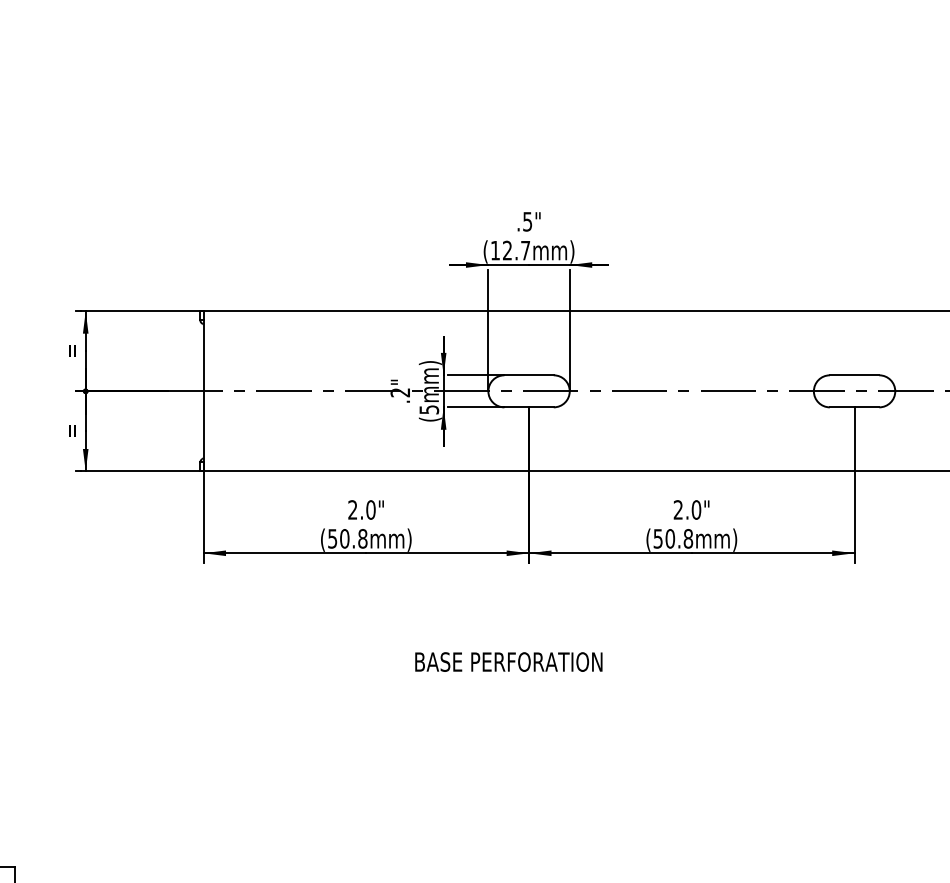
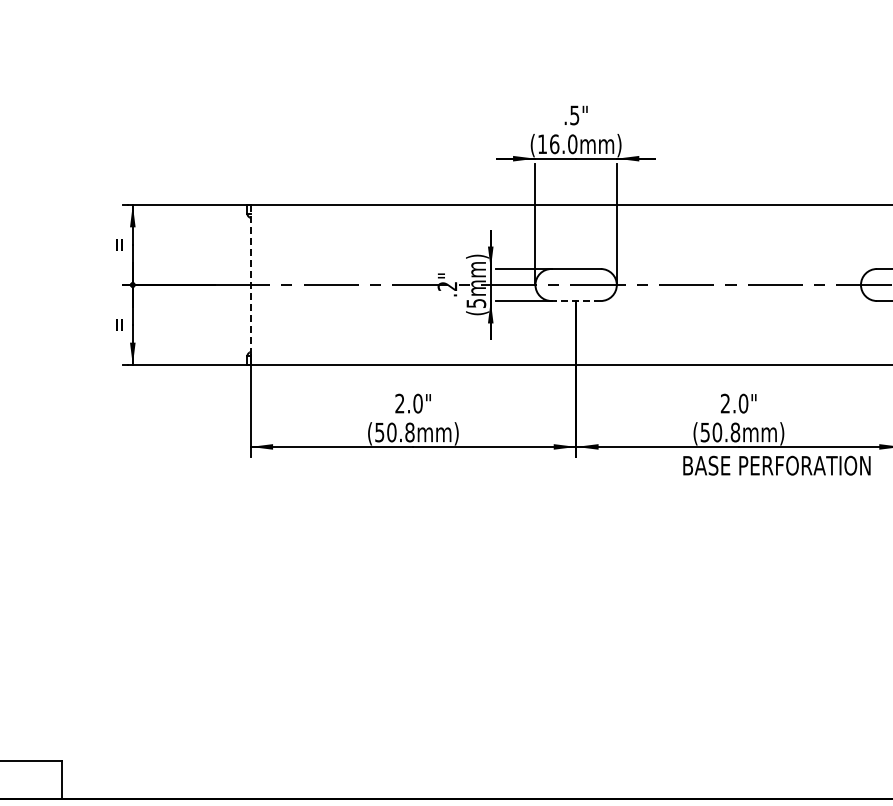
text: (516, 250) -> (563, 144), (12.7mm) -> (16.0mm)
line: (203, 387) -> (250, 281), solid -> dashed
line: (529, 407) -> (576, 301), solid -> dashed
text: (508, 661) -> (776, 465), moved

